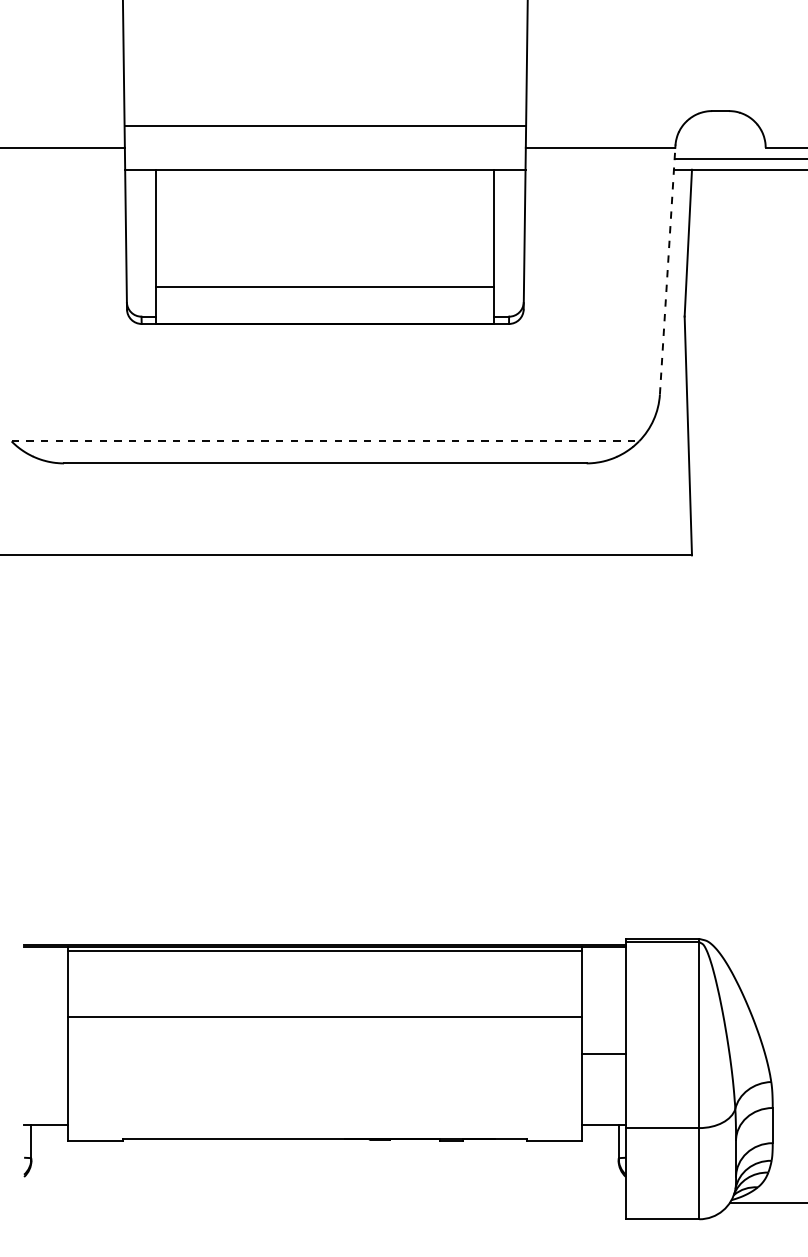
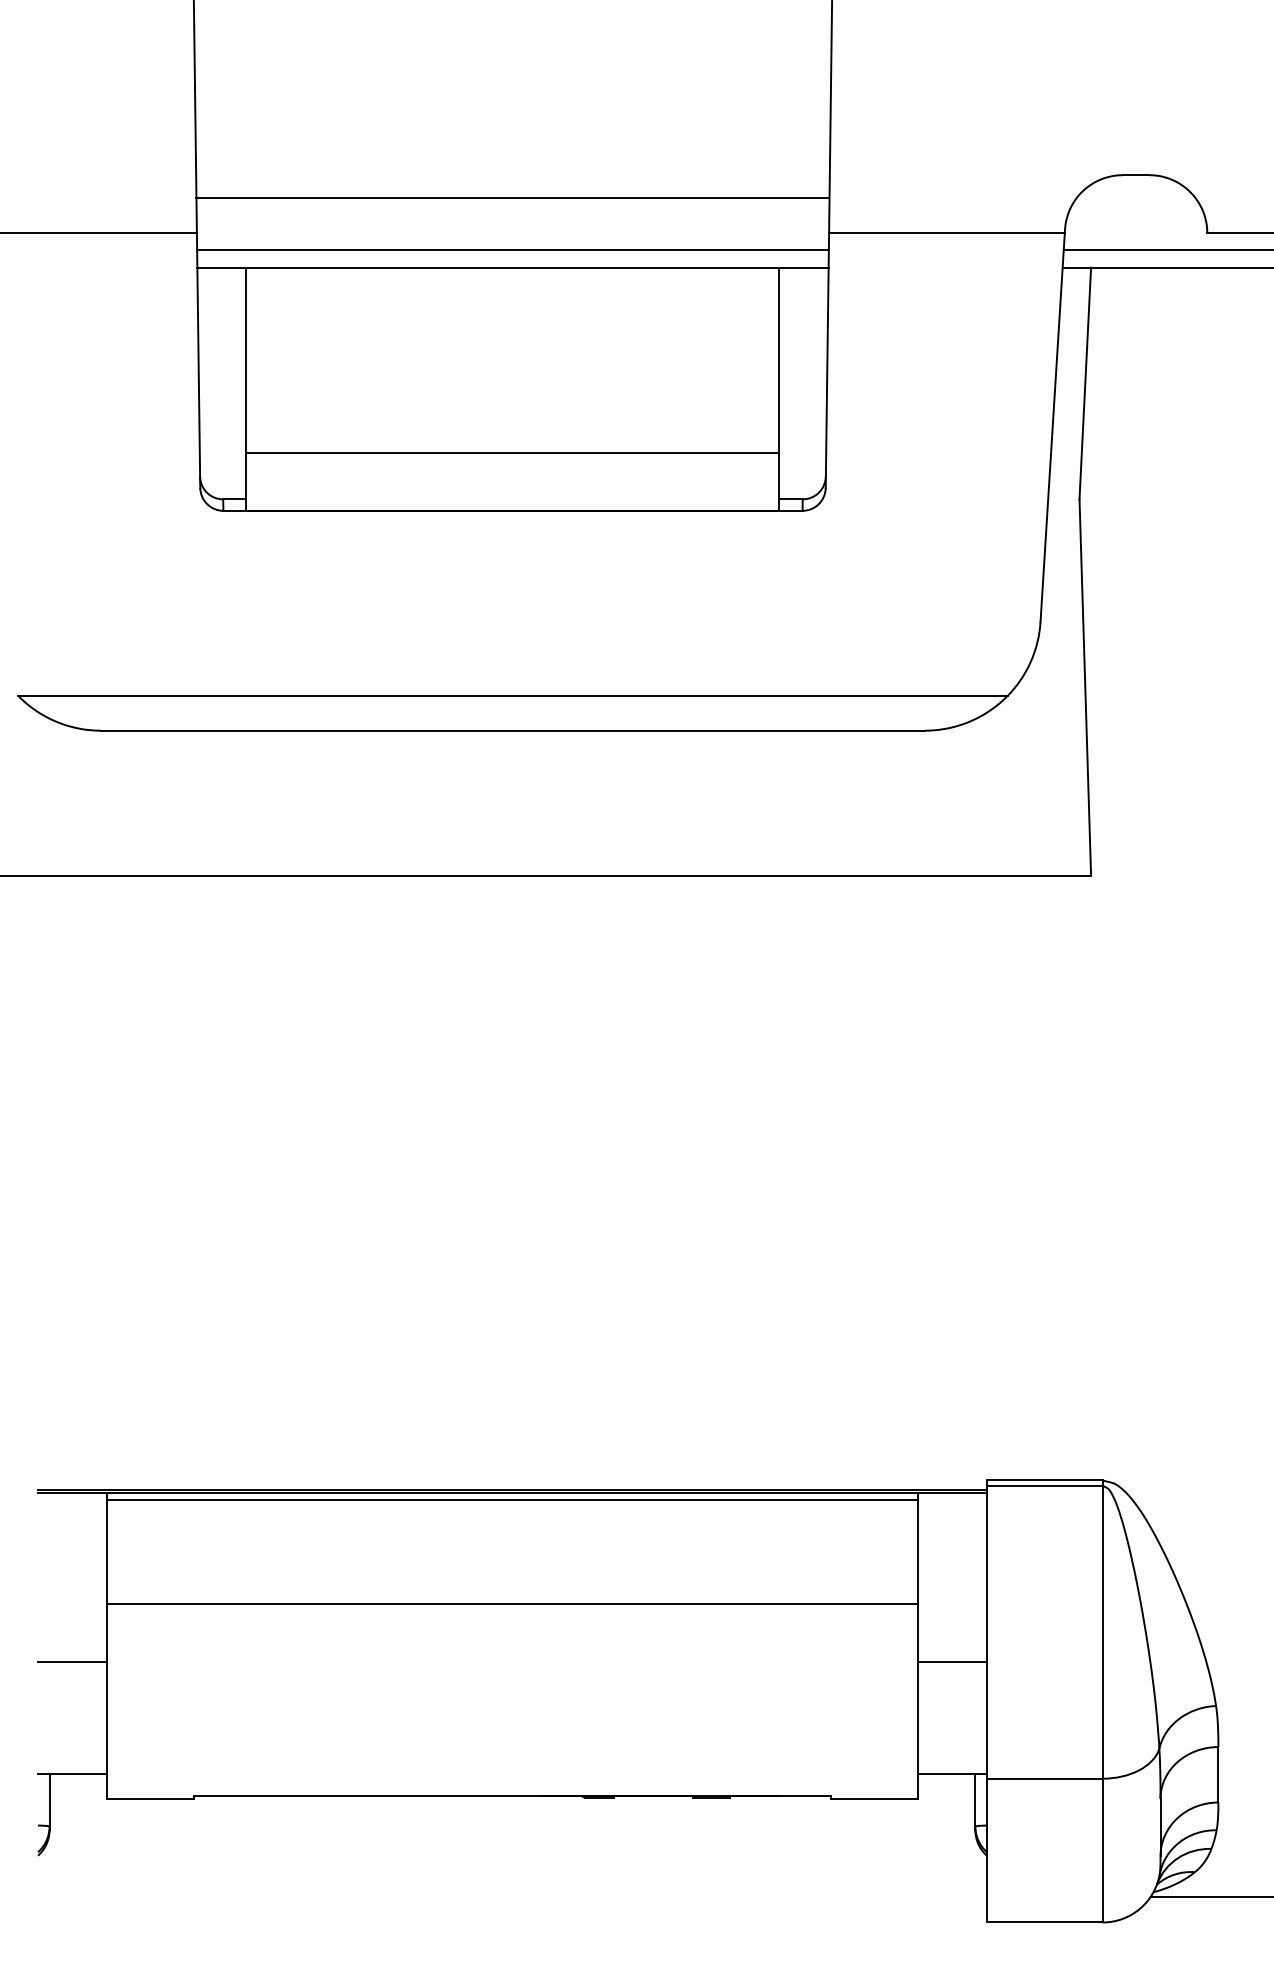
line: (325, 158) -> (513, 249), added
line: (667, 271) -> (1052, 428), dashed -> solid
line: (325, 441) -> (513, 696), dashed -> solid
line: (46, 1054) -> (73, 1662), added

